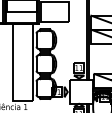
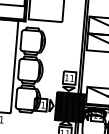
hatch: (80, 91) -> (69, 106), added

